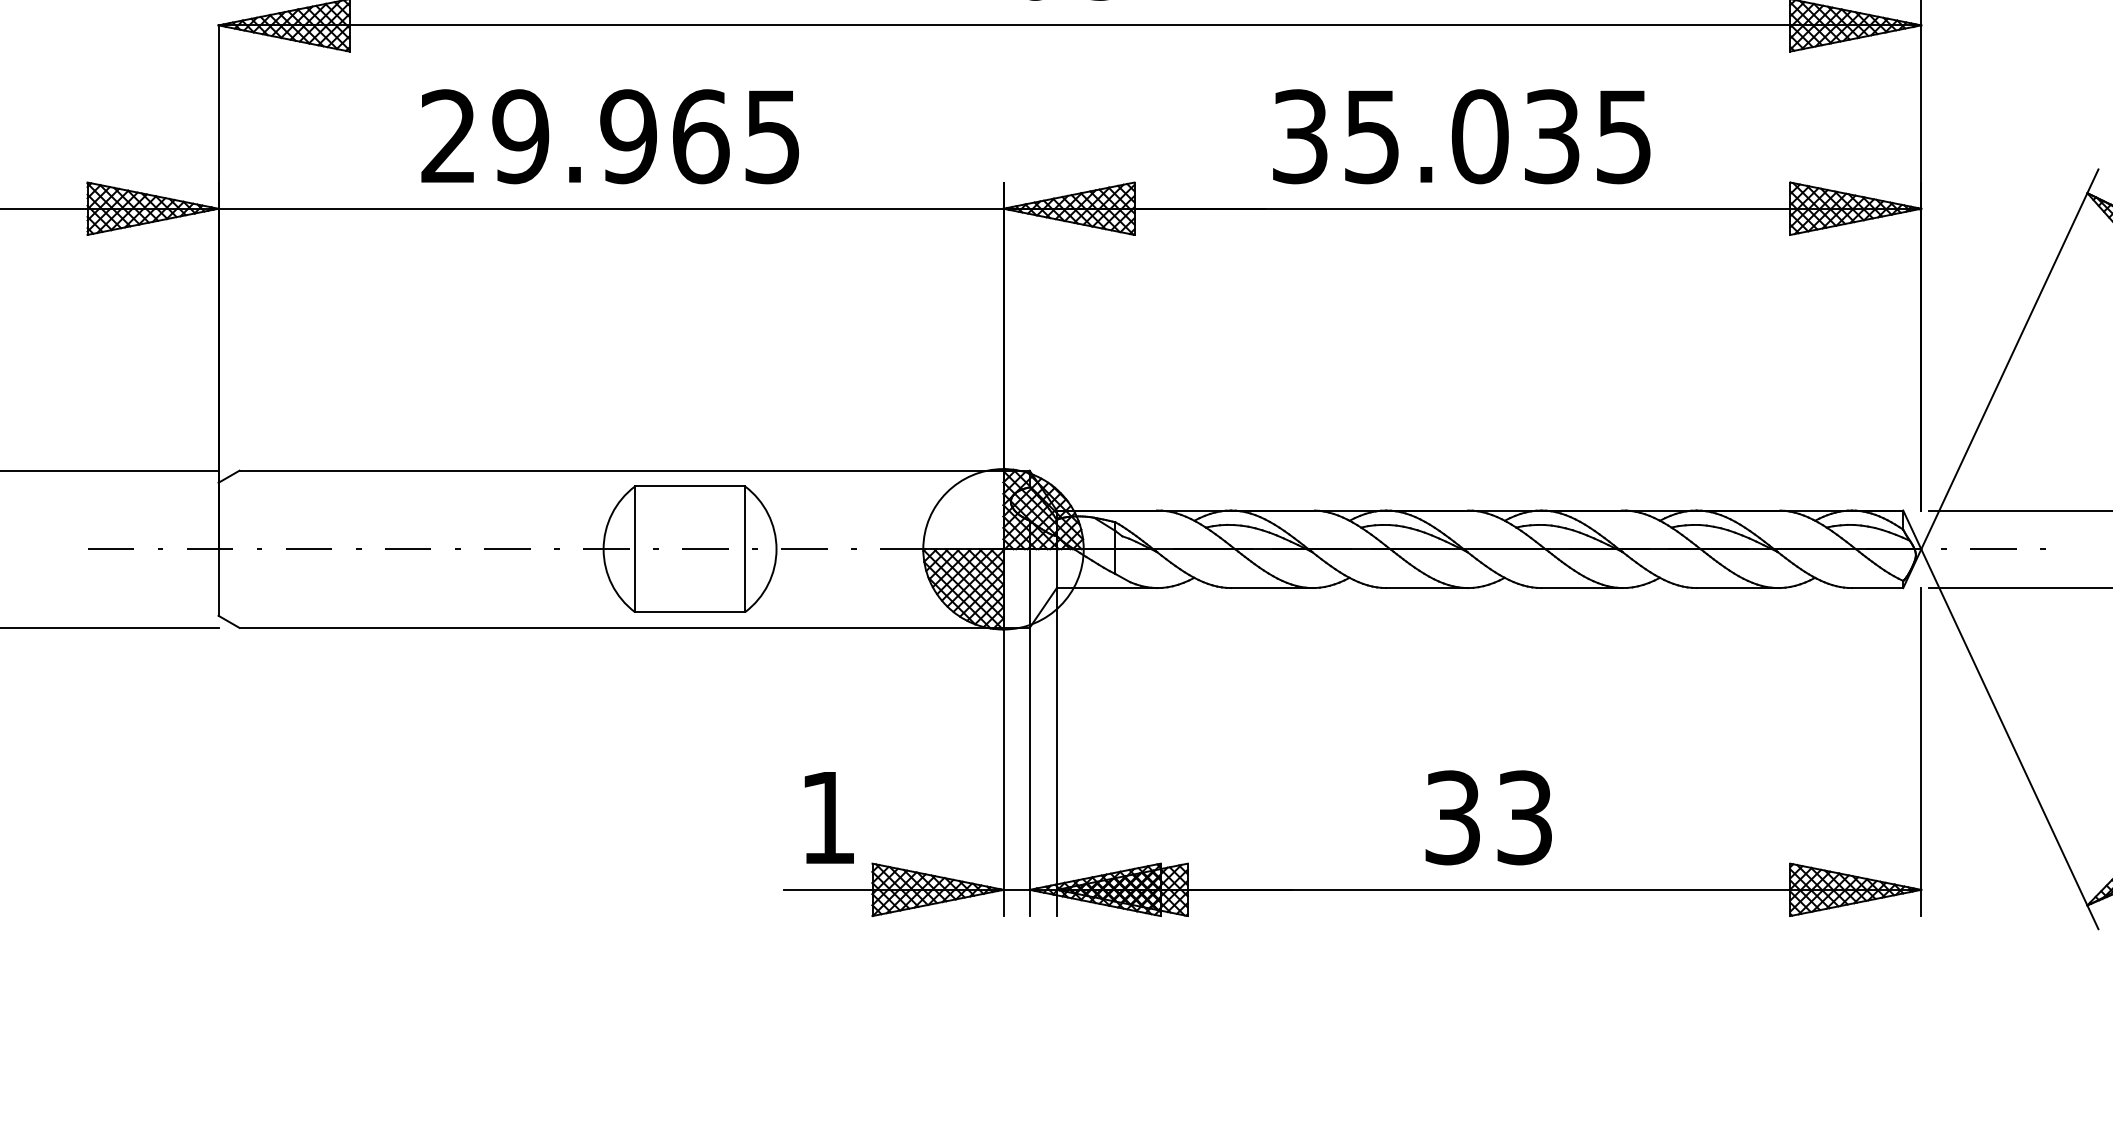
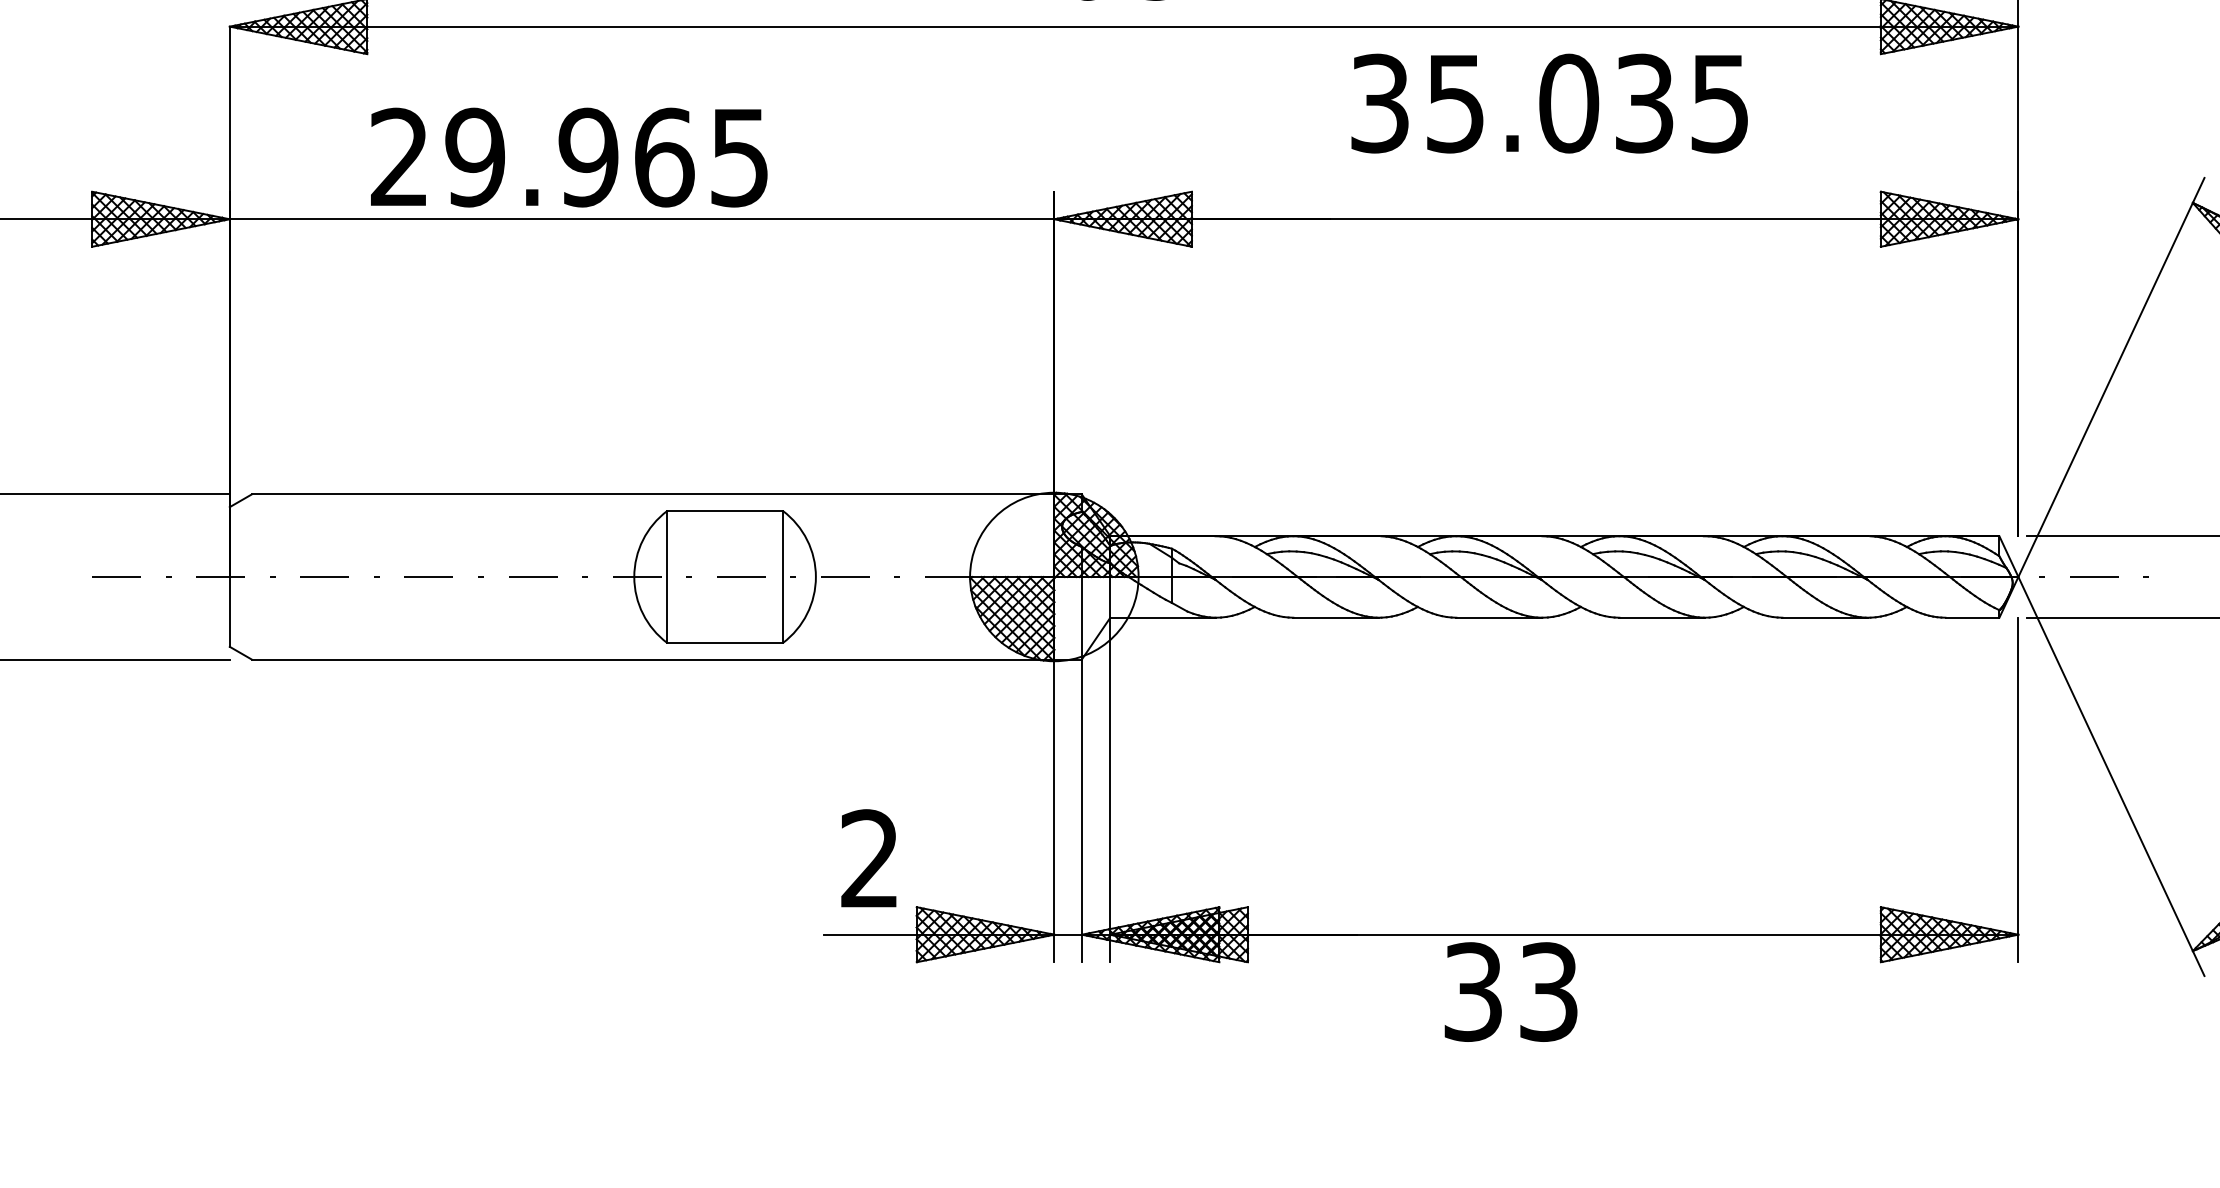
text: (610, 136) -> (569, 157), moved
text: (1461, 136) -> (1549, 103), moved
text: (827, 817) -> (869, 858), 1 -> 2
text: (1488, 817) -> (1510, 991), moved

